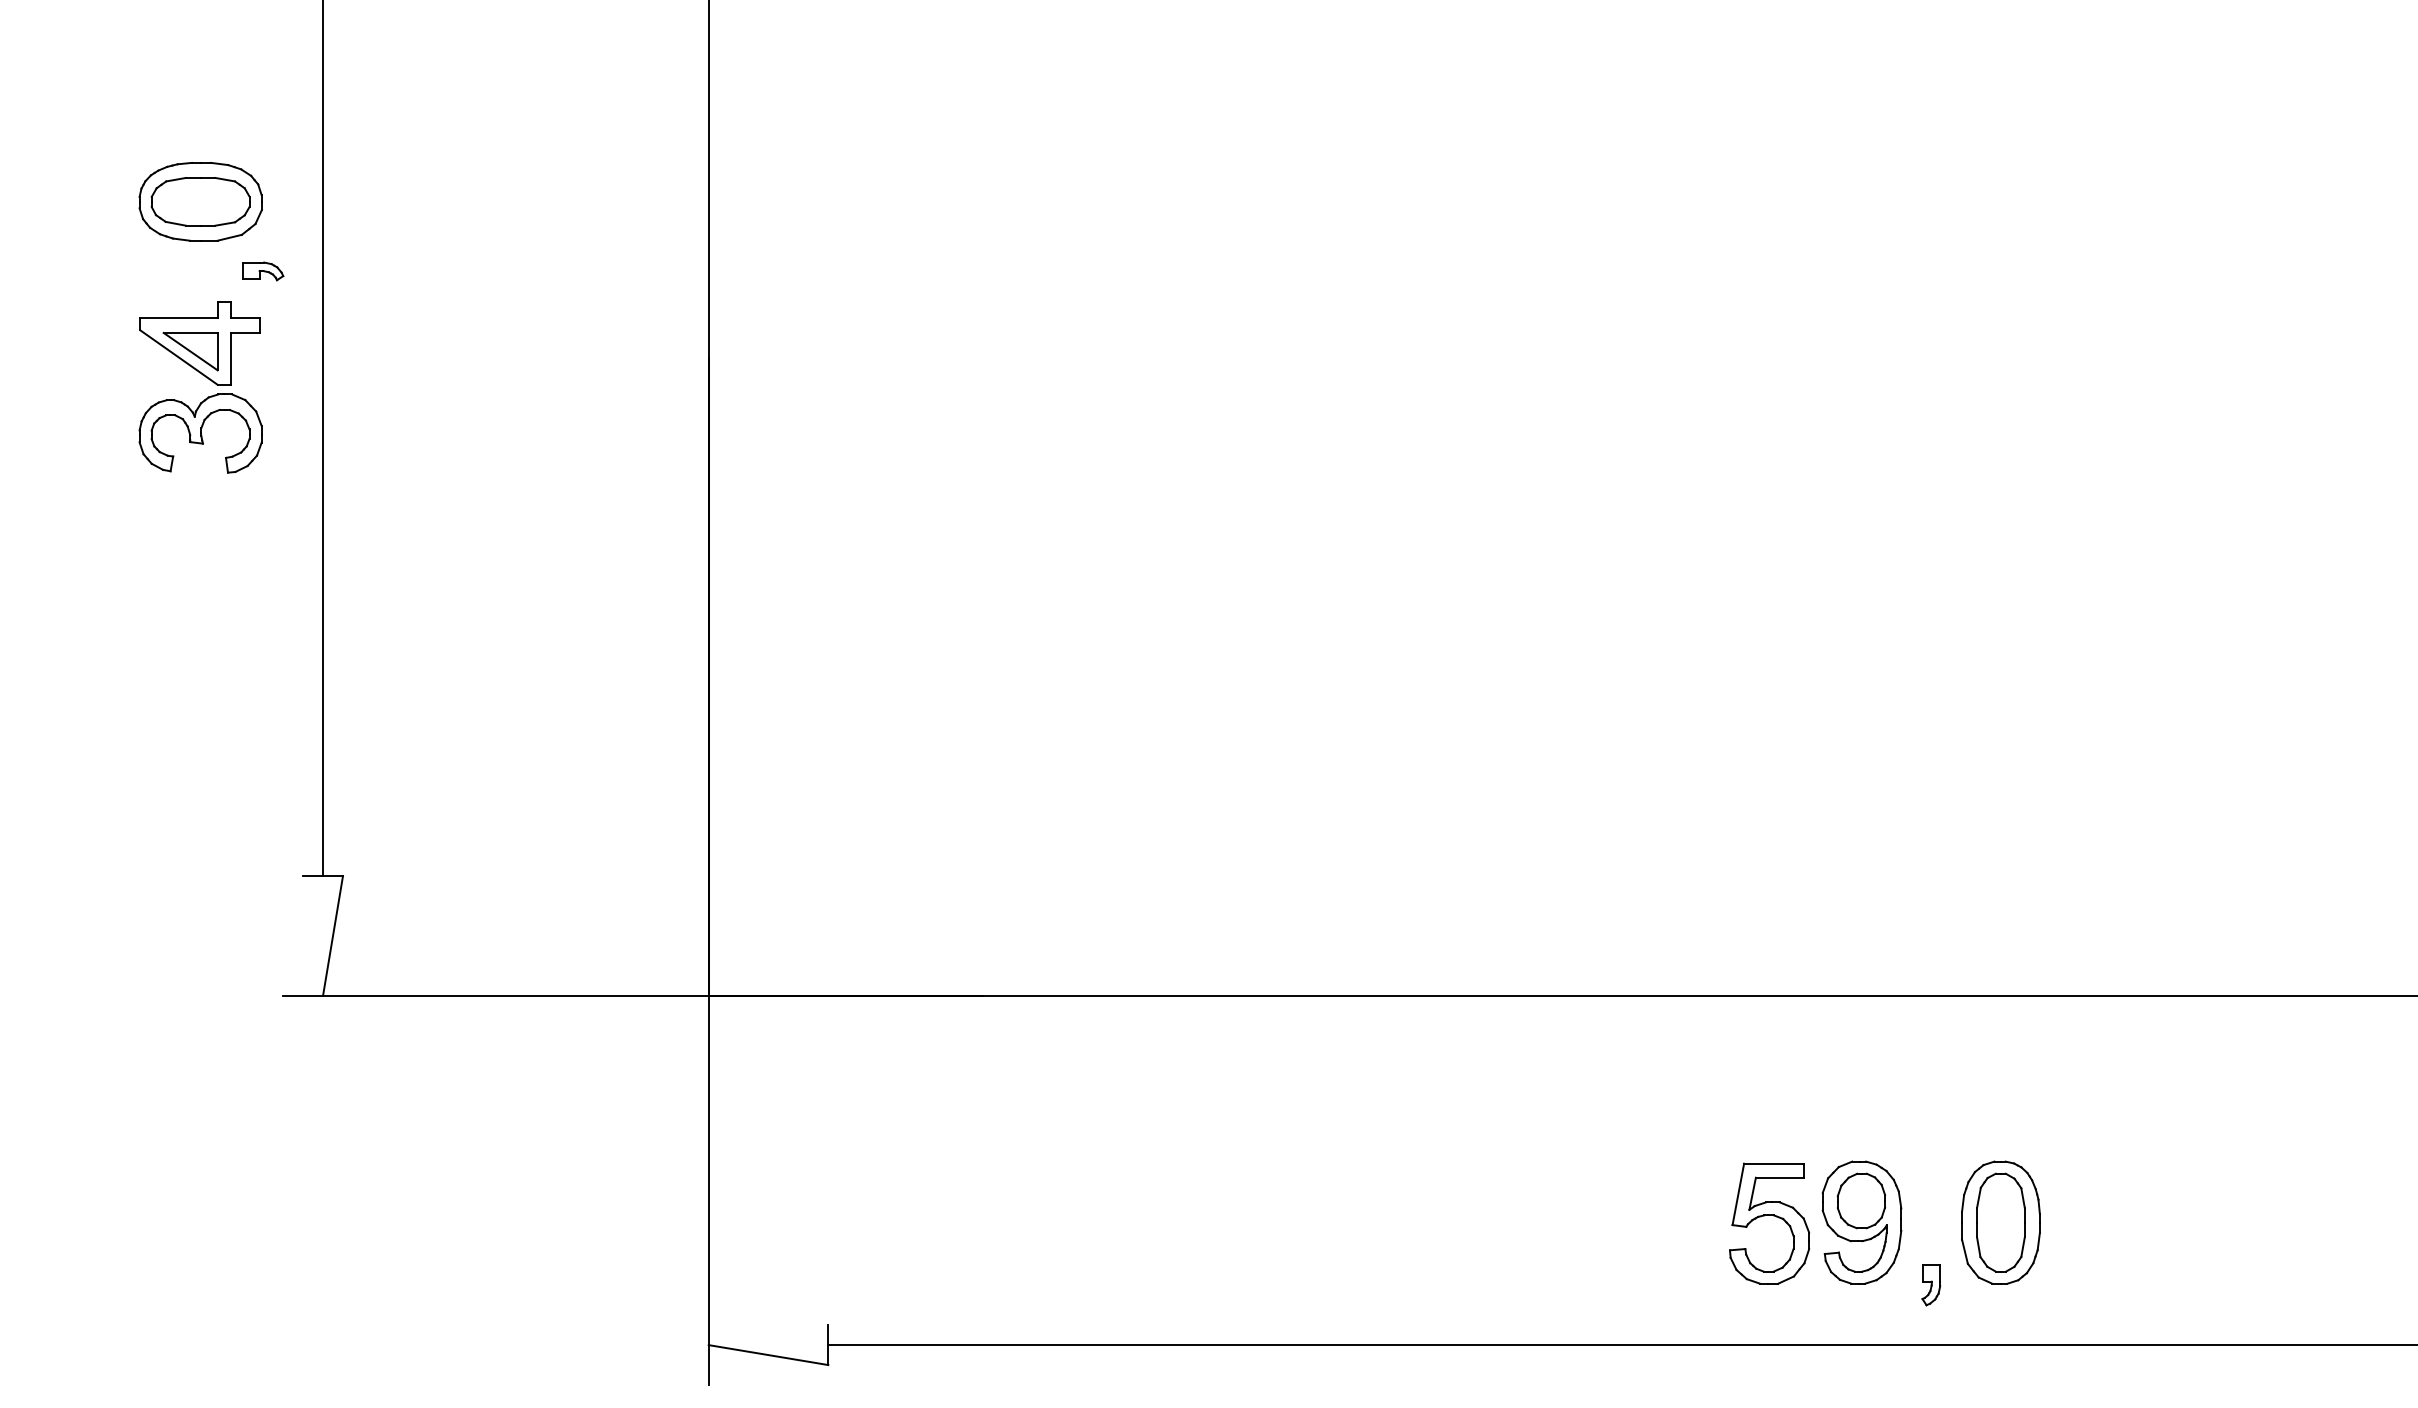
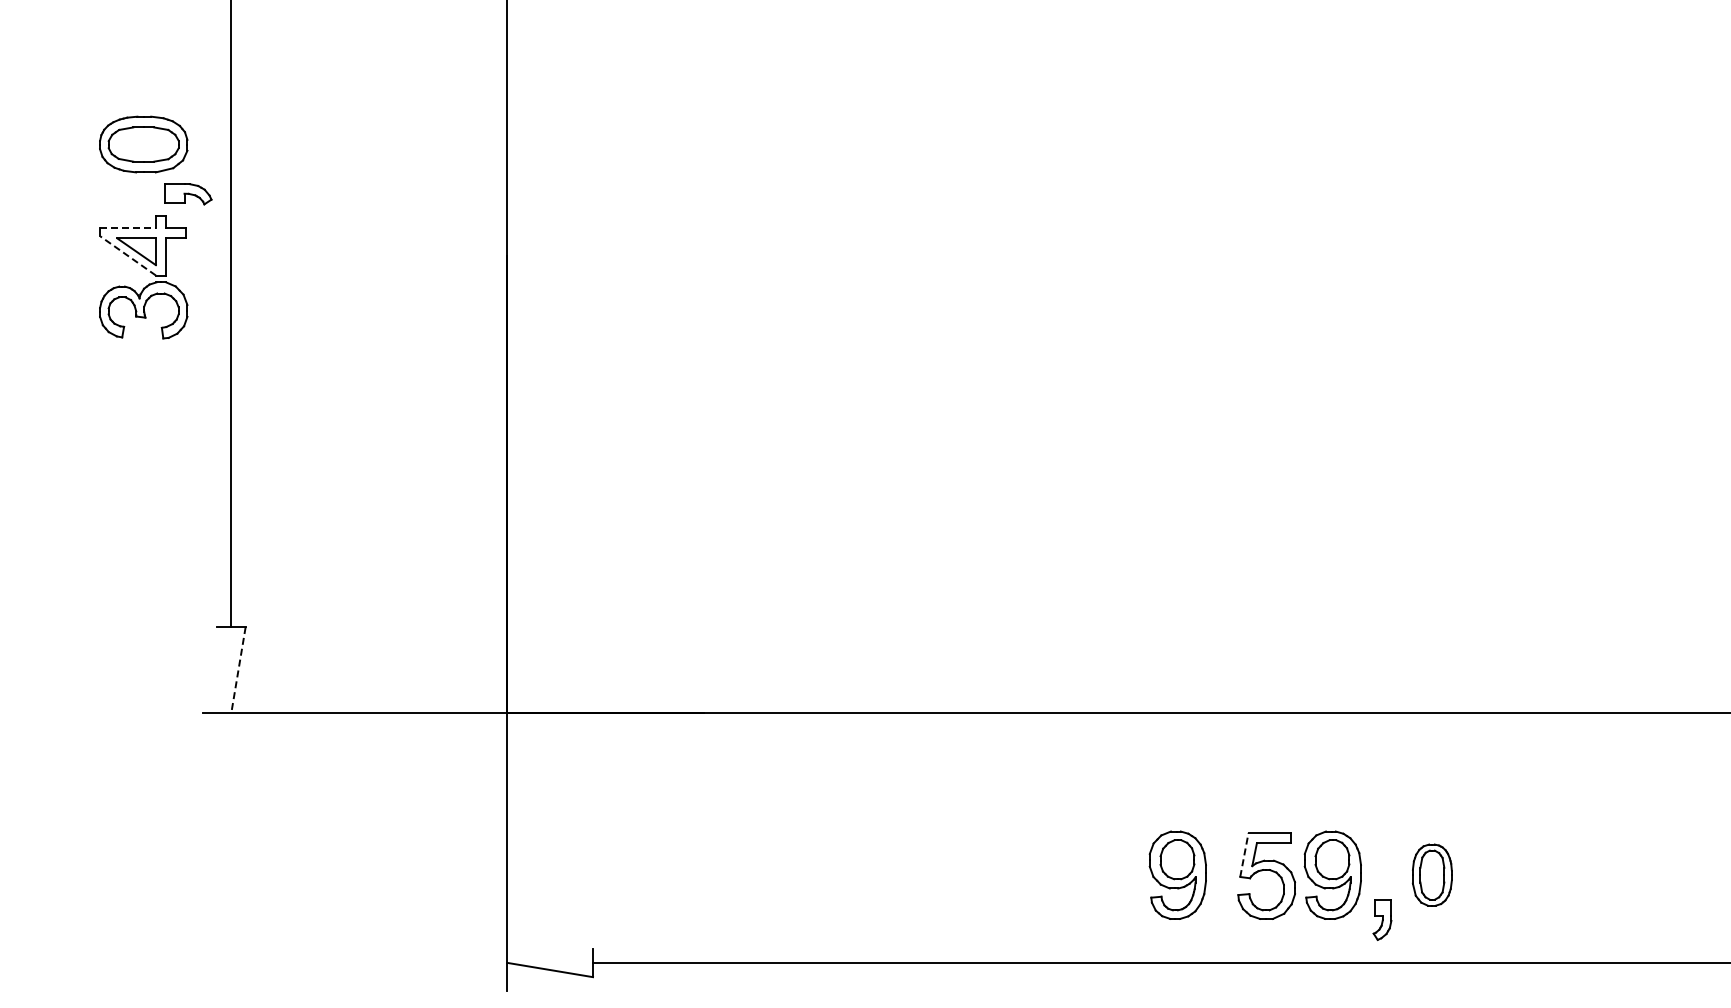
part: (263, 271) -> (188, 194), size x1.6
line: (179, 317) -> (128, 227), solid -> dashed
line: (179, 356) -> (128, 255), solid -> dashed
line: (333, 936) -> (238, 670), solid -> dashed
line: (1738, 1193) -> (1244, 854), solid -> dashed
part: (1644, 1221) -> (1177, 874), added
part: (2001, 1221) -> (1432, 874), size x0.7
part: (1931, 1285) -> (1382, 920), size x1.4

